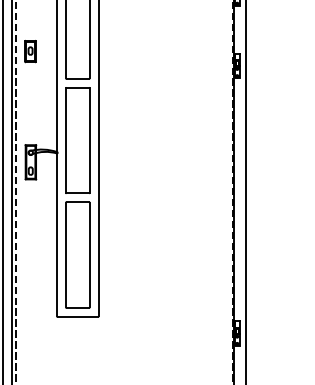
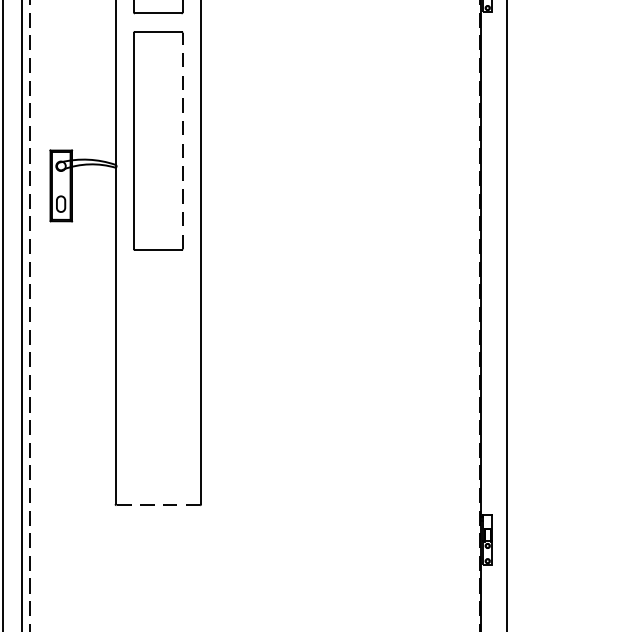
line: (89, 140) -> (182, 140), solid -> dashed
part: (77, 254) -> (157, 376), removed
line: (77, 316) -> (157, 504), solid -> dashed

